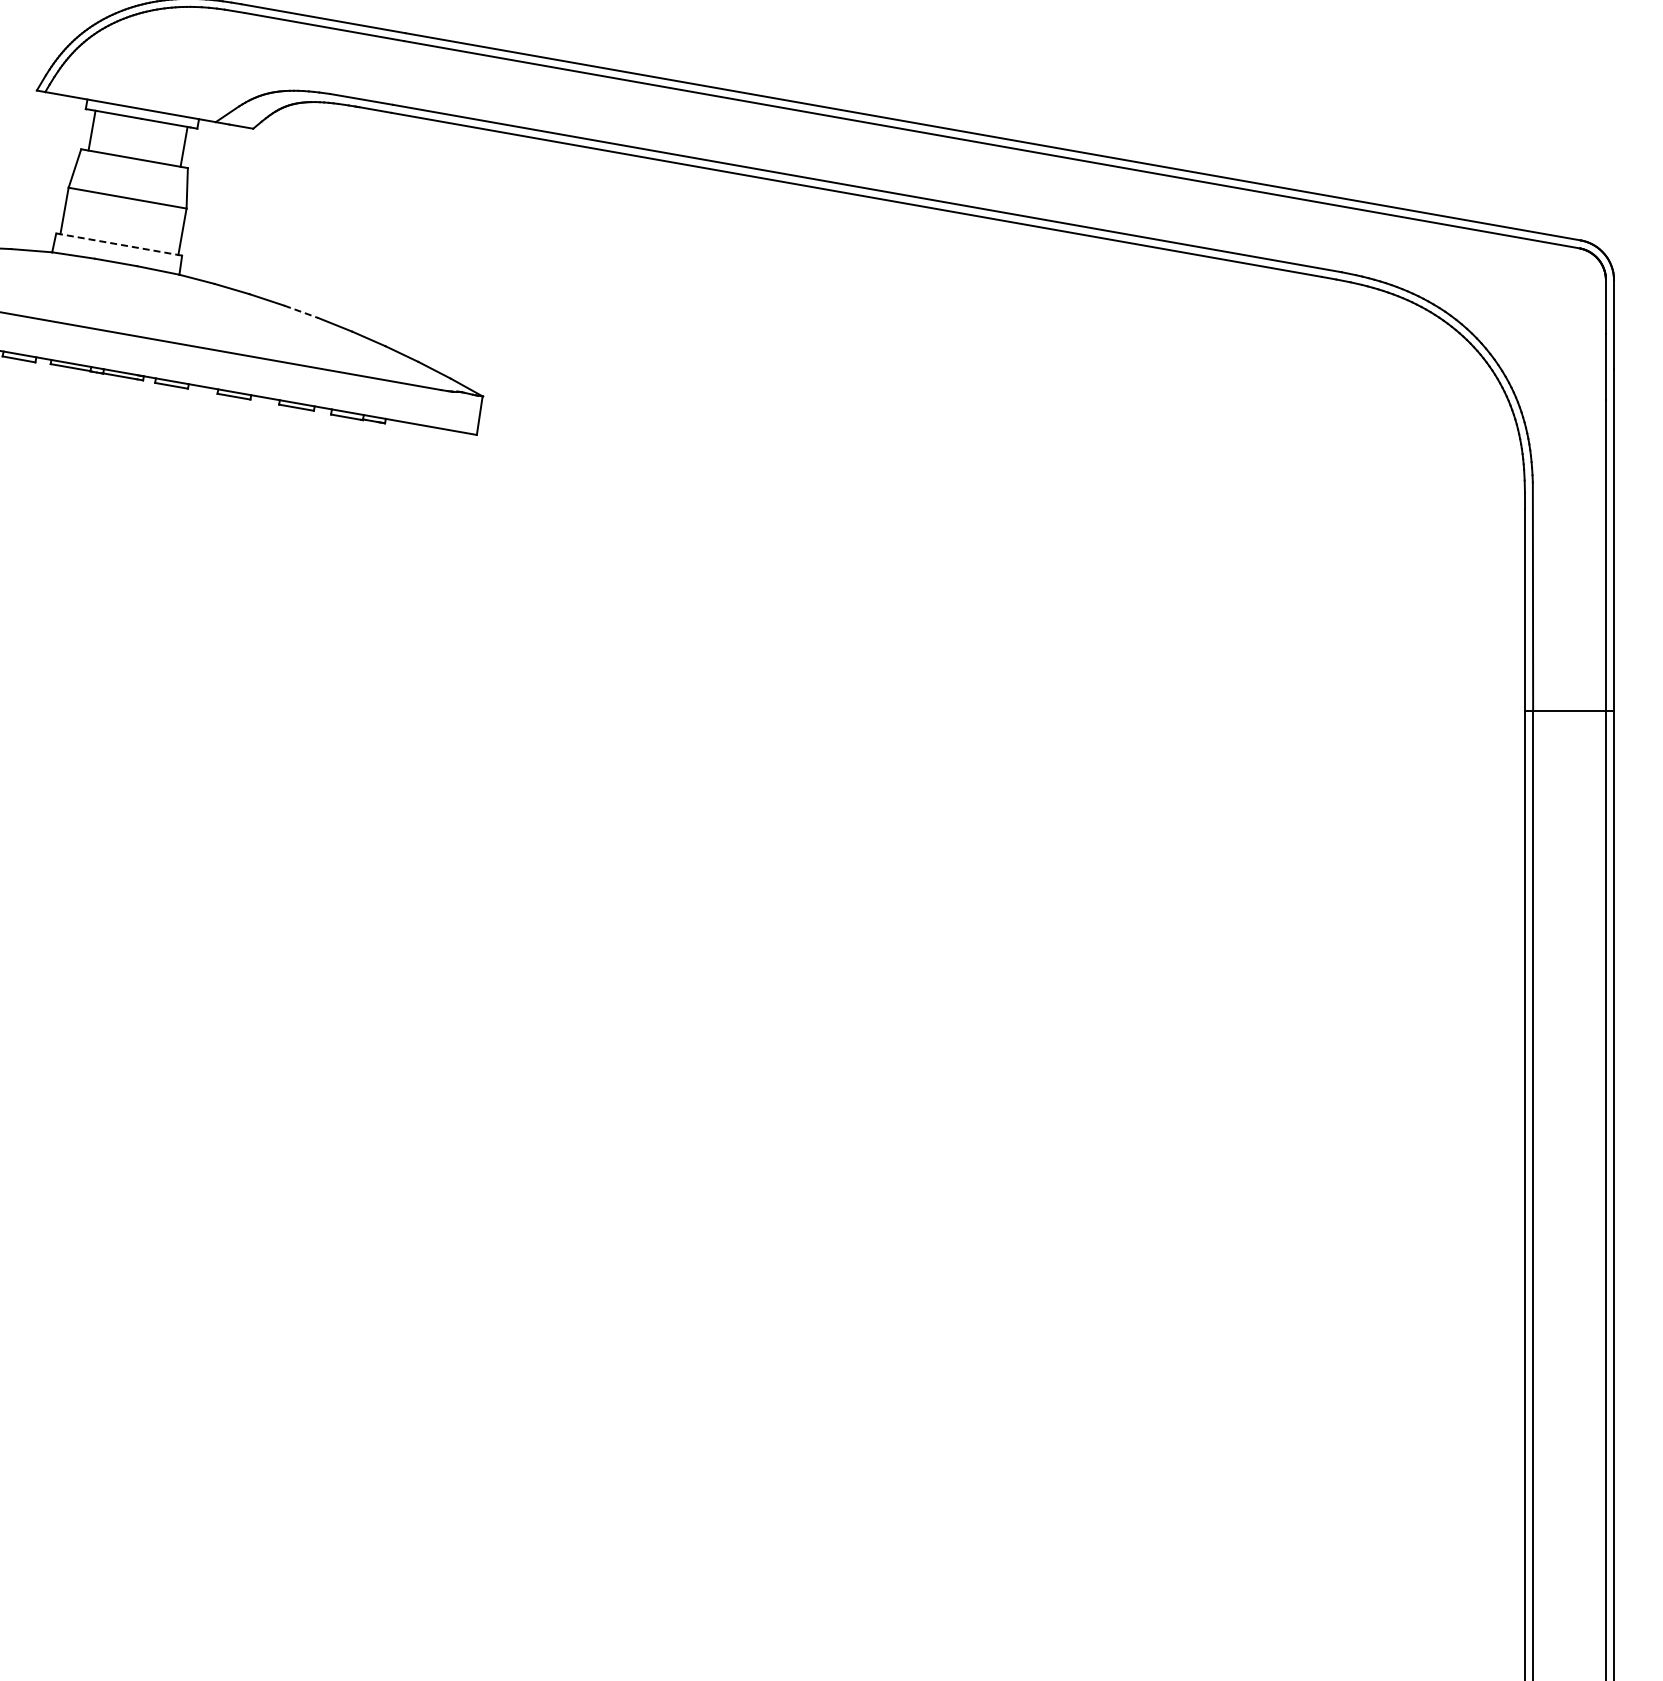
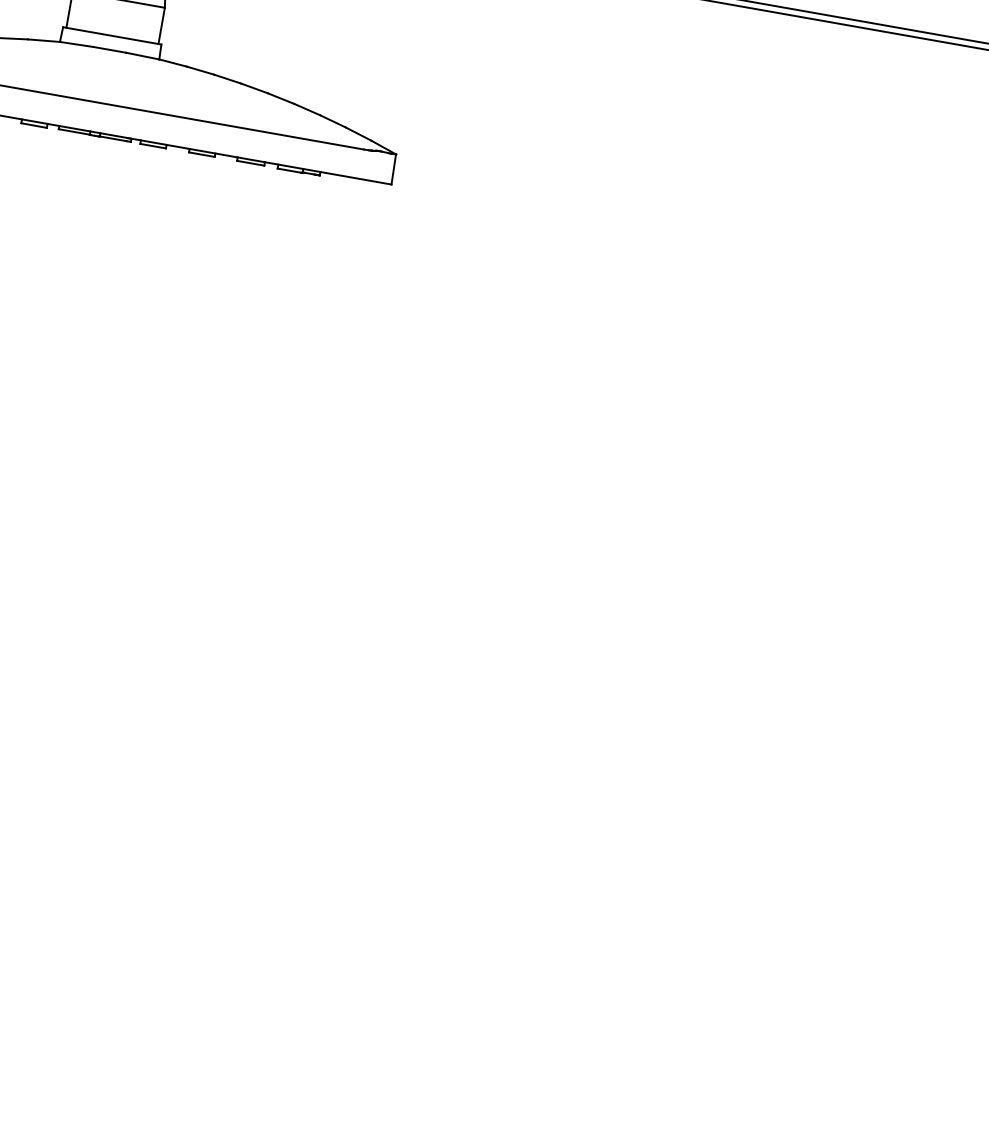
line: (119, 244) -> (112, 35), dashed -> solid
line: (301, 312) -> (254, 88), dashed -> solid

